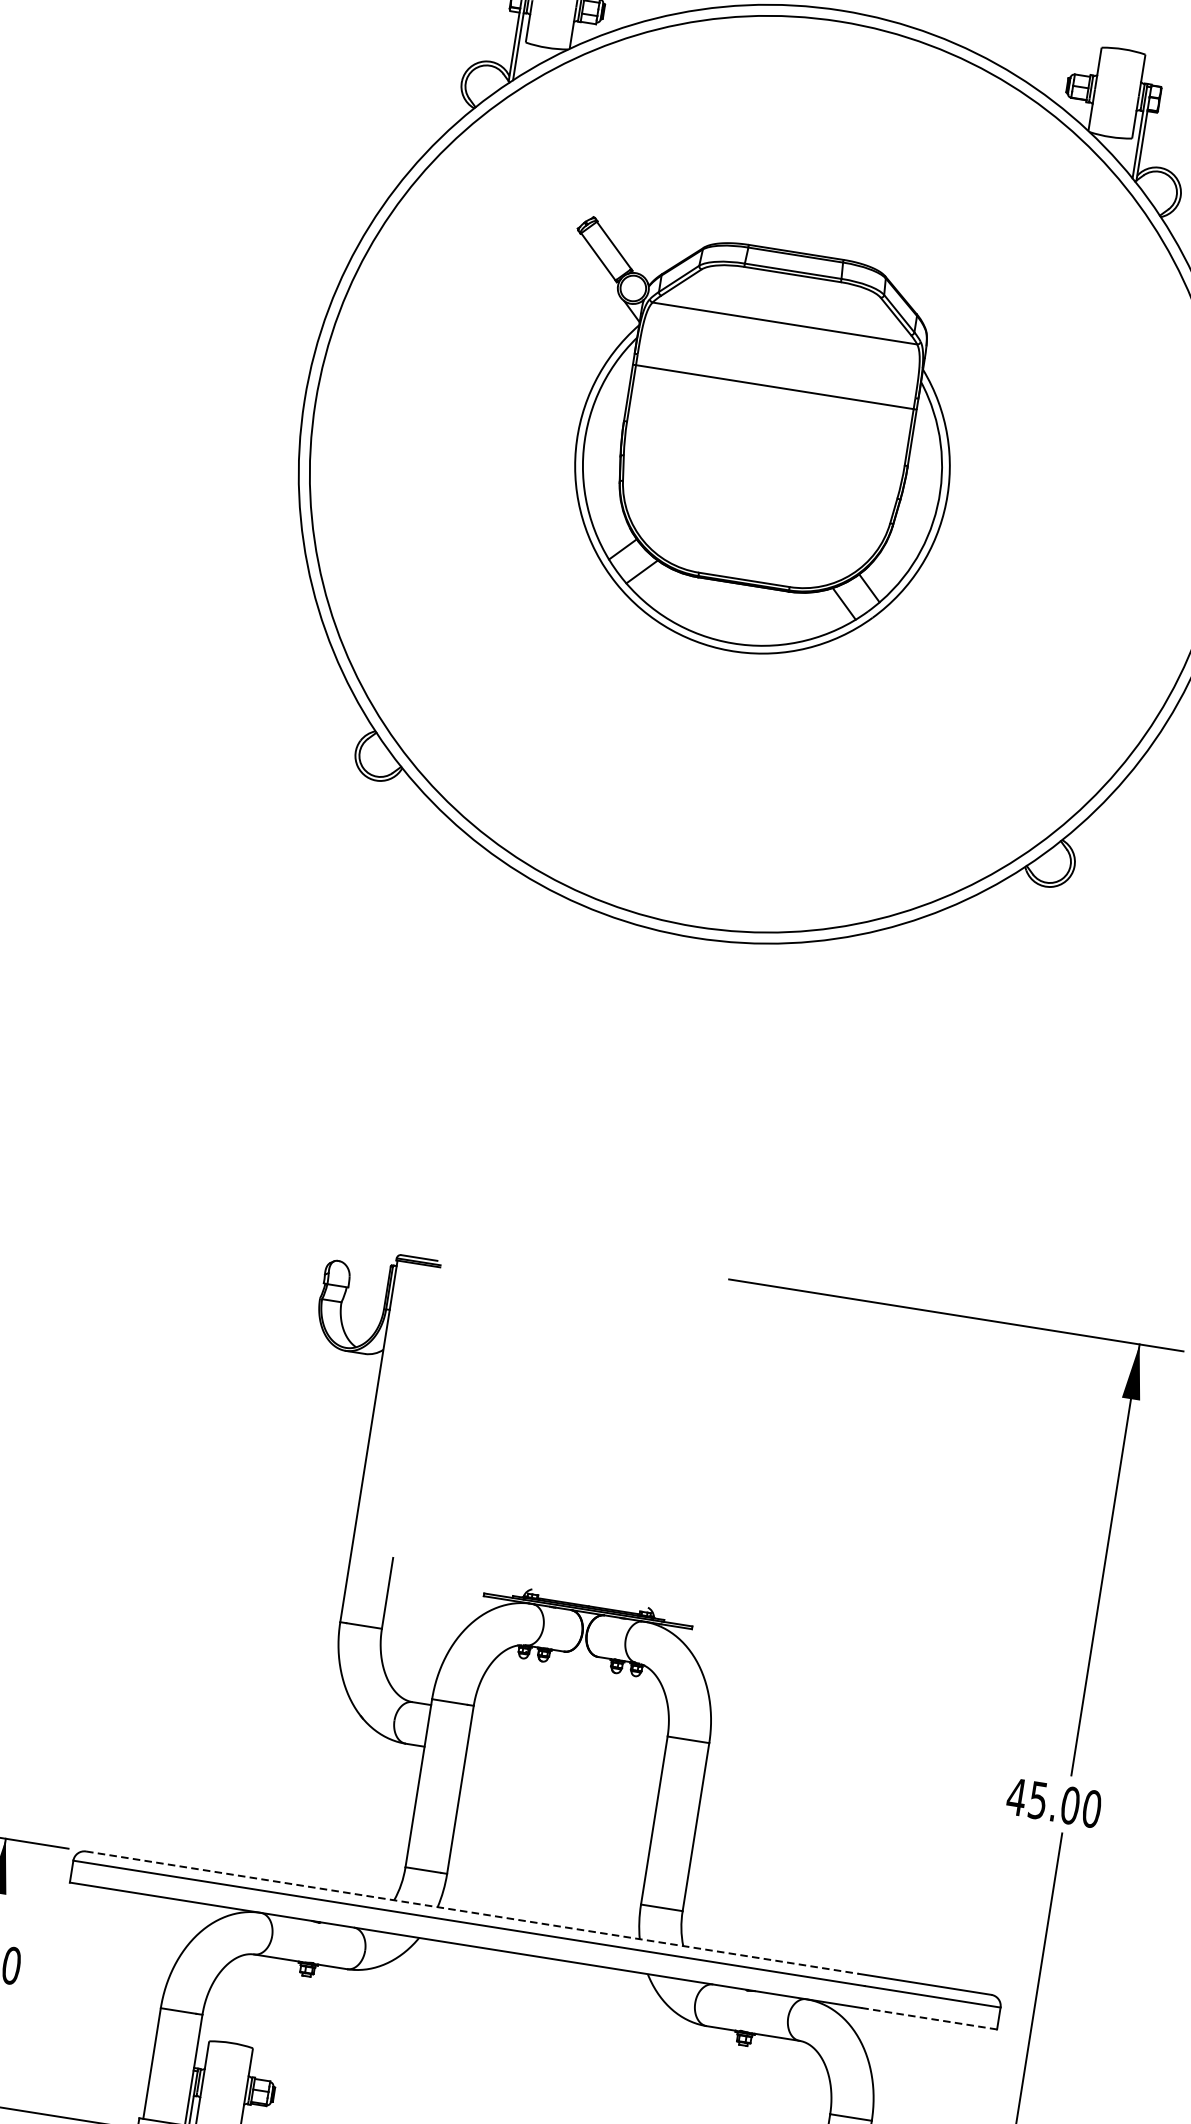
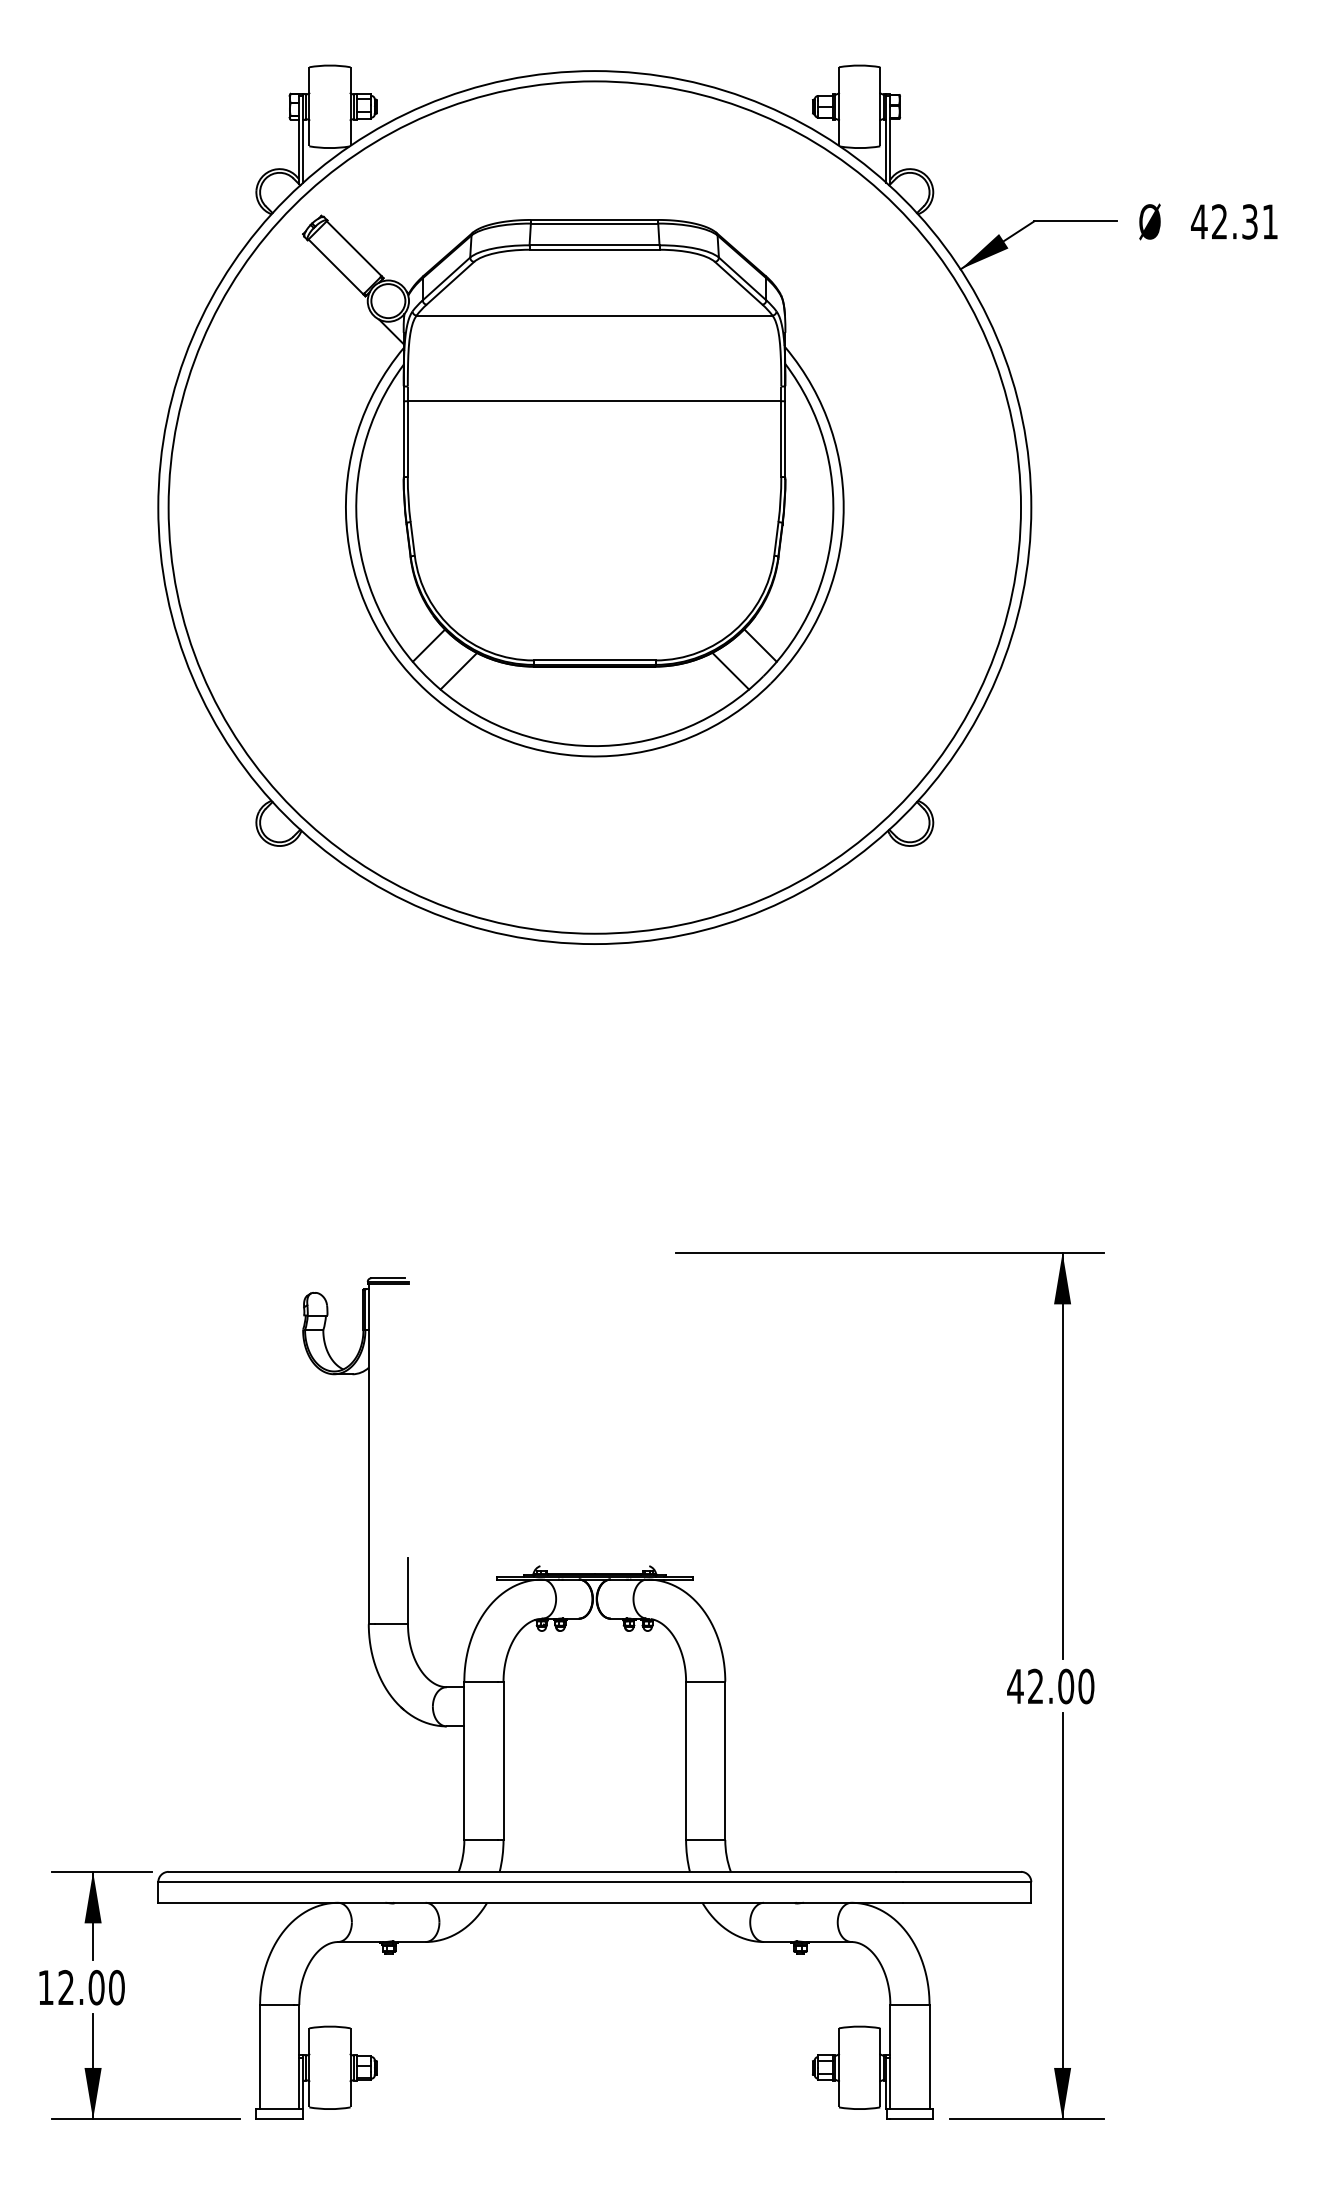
part: (749, 447) -> (573, 485), size x1.43
text: (1037, 1800) -> (1035, 1686), 45.00 -> 42.00
line: (472, 1912) -> (532, 1871), dashed -> solid
line: (929, 2018) -> (967, 1902), dashed -> solid

